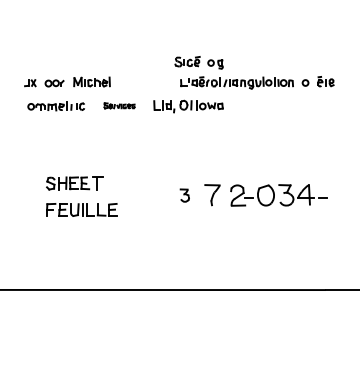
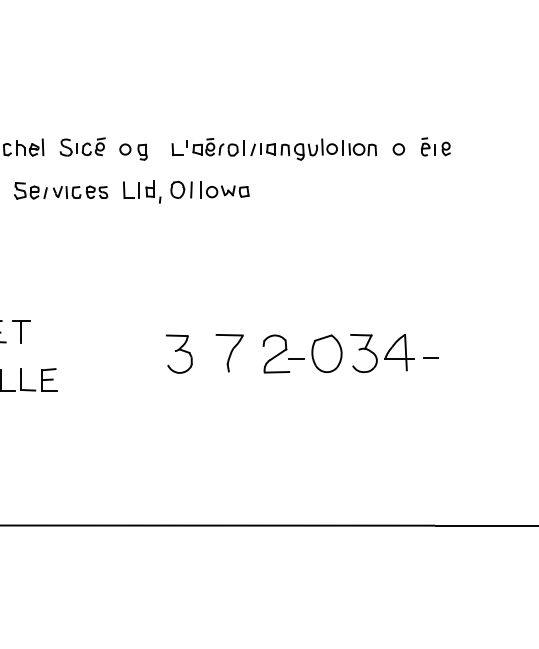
part: (198, 62) -> (102, 148), moved
part: (119, 105) -> (60, 190), size x1.67
part: (184, 195) -> (178, 353), size x1.67

